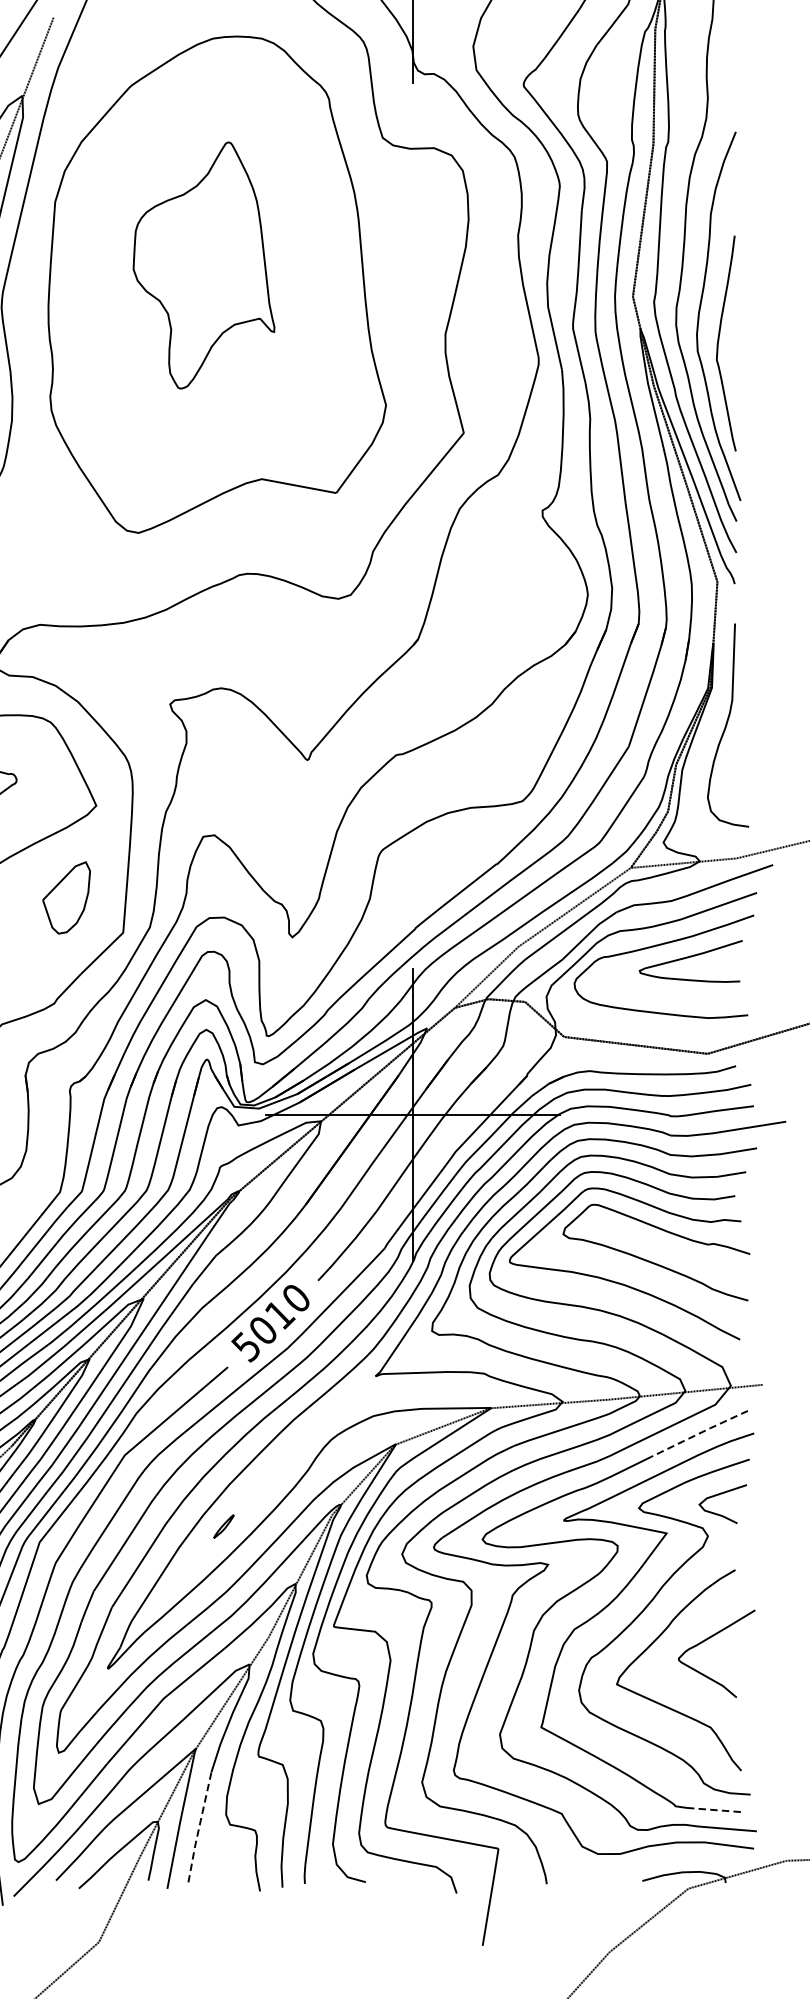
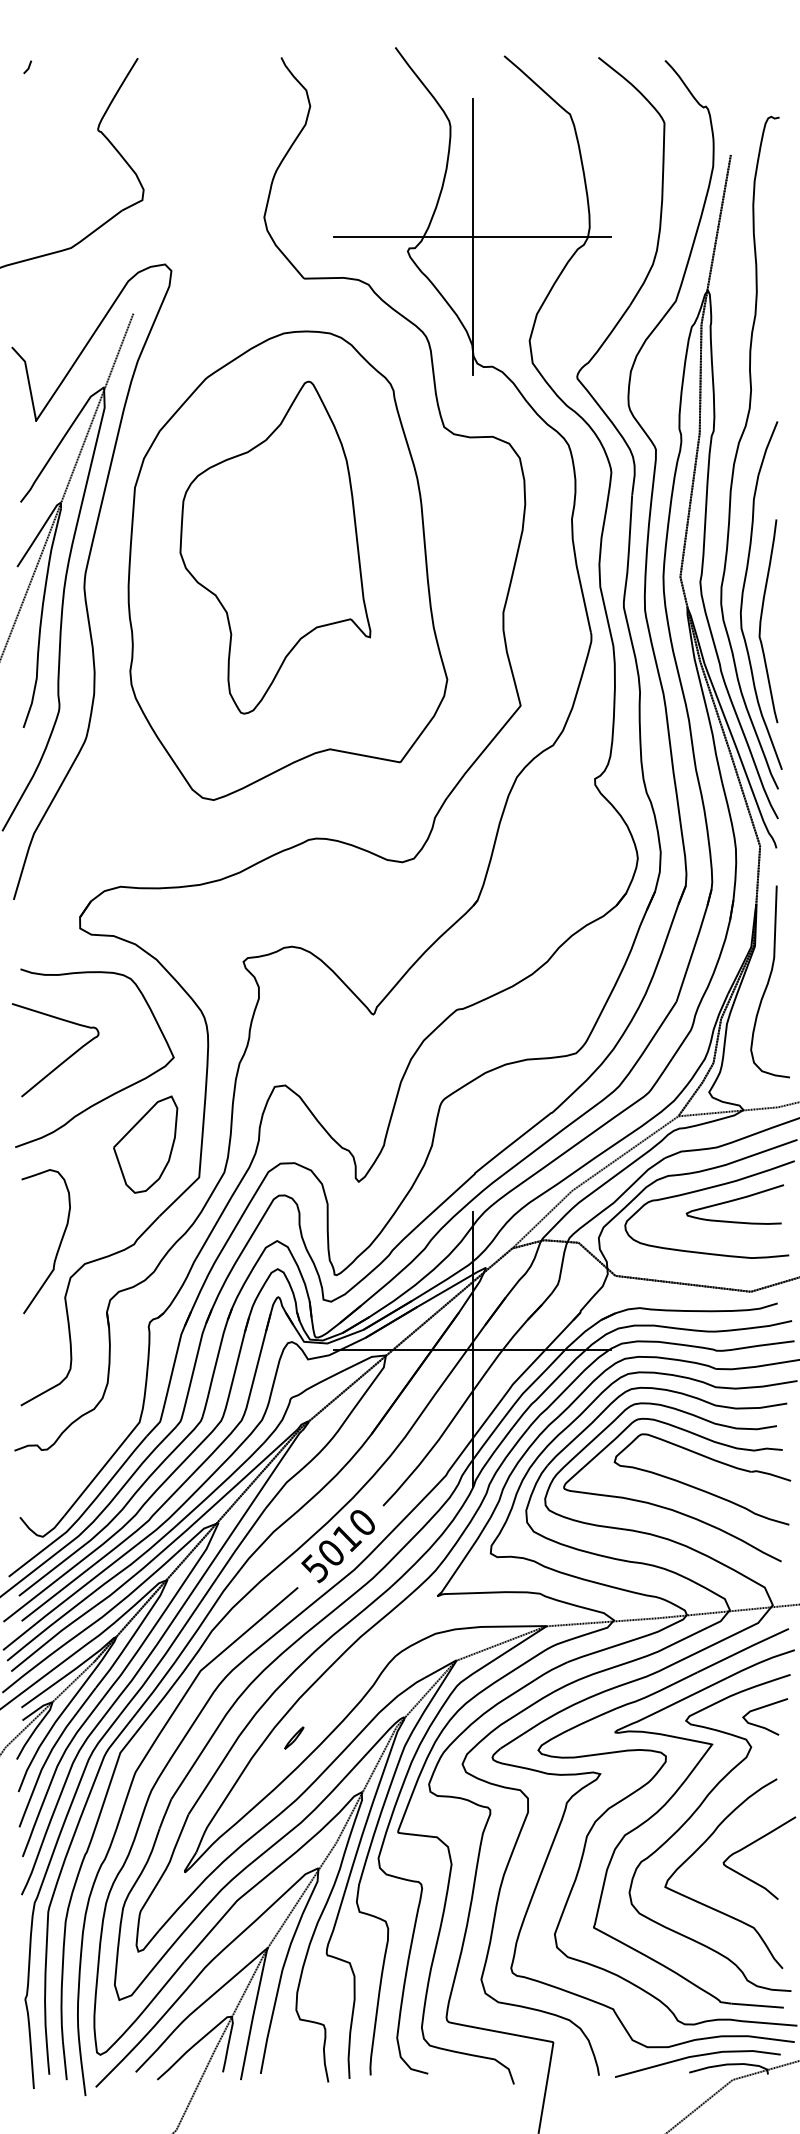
part: (204, 265) -> (275, 547), size x1.43
part: (66, 897) -> (145, 1144), size x1.43
line: (699, 1432) -> (743, 1649), dashed -> solid
line: (715, 1809) -> (758, 2005), dashed -> solid
line: (198, 1827) -> (270, 2022), dashed -> solid
line: (647, 1864) -> (694, 2057), added

